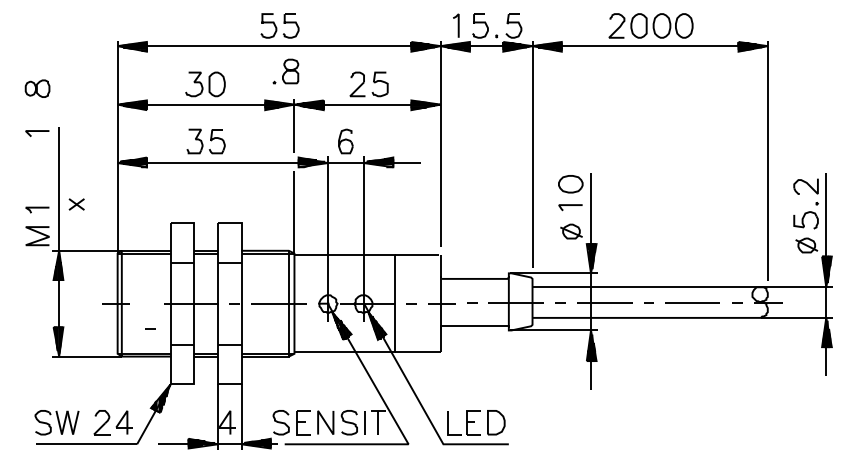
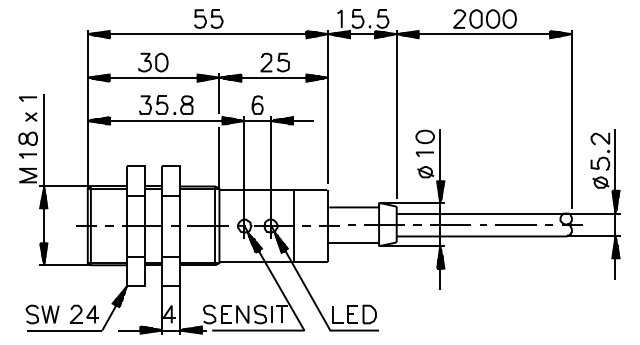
part: (285, 71) -> (182, 105), moved
part: (37, 88) -> (28, 138), moved
part: (76, 204) -> (31, 117), moved
line: (150, 328) -> (109, 225), moved

